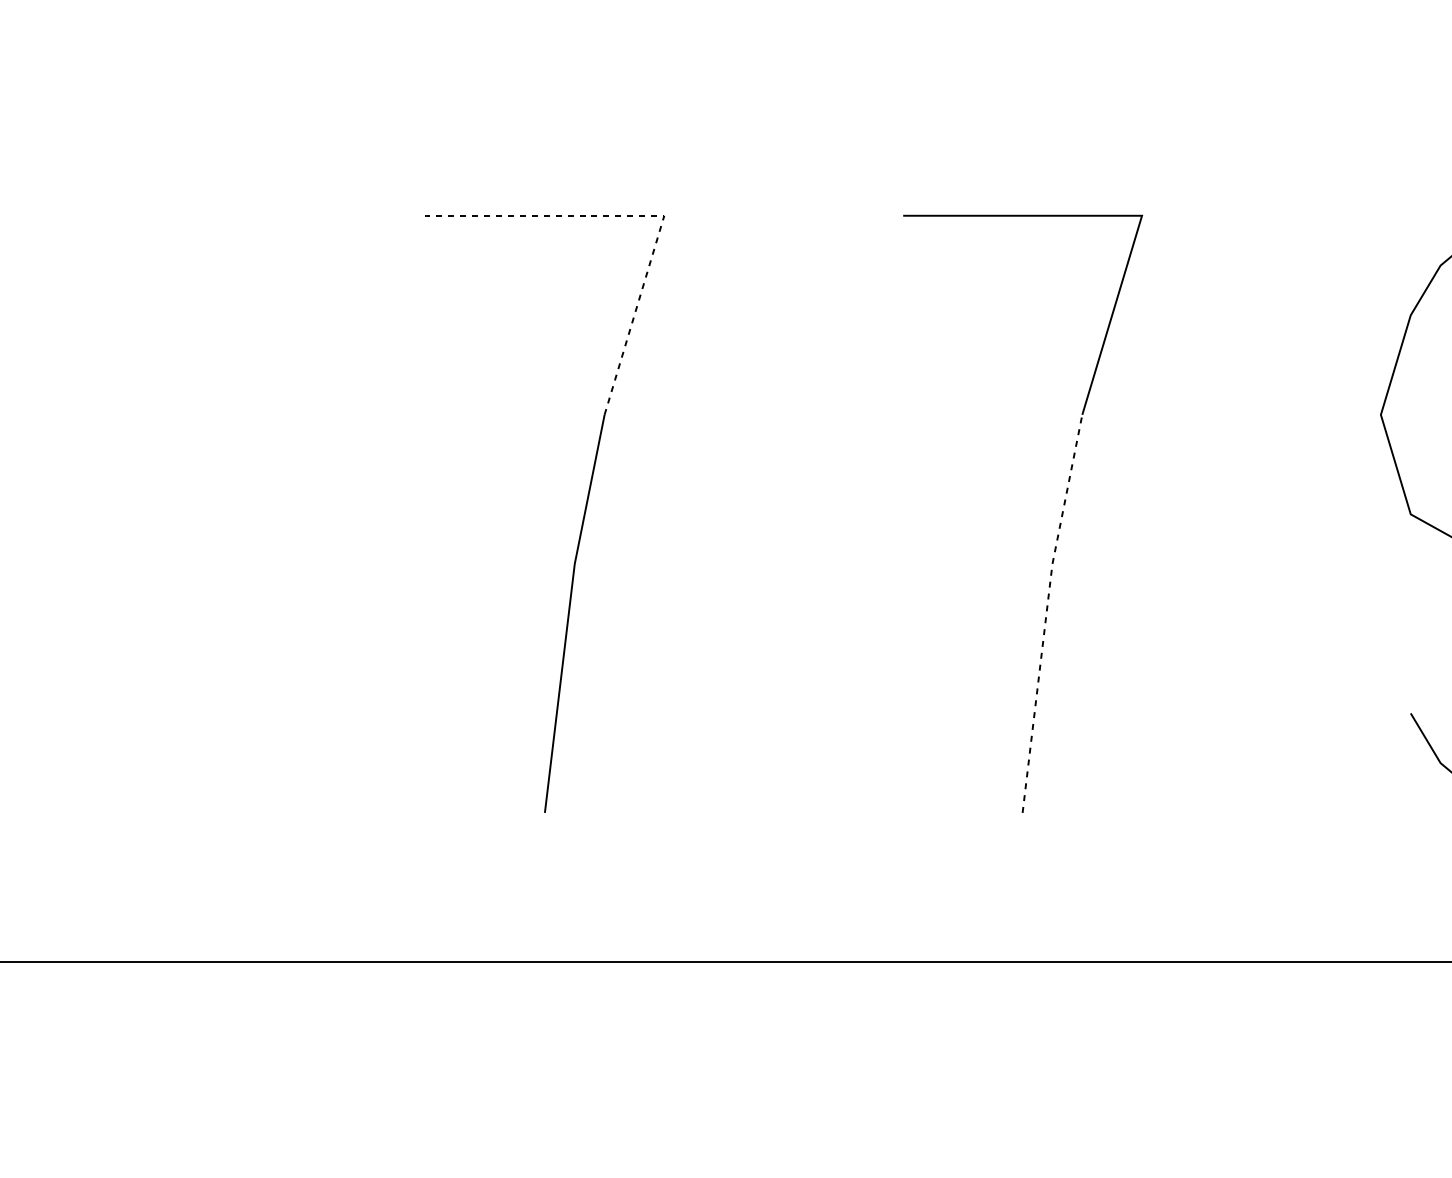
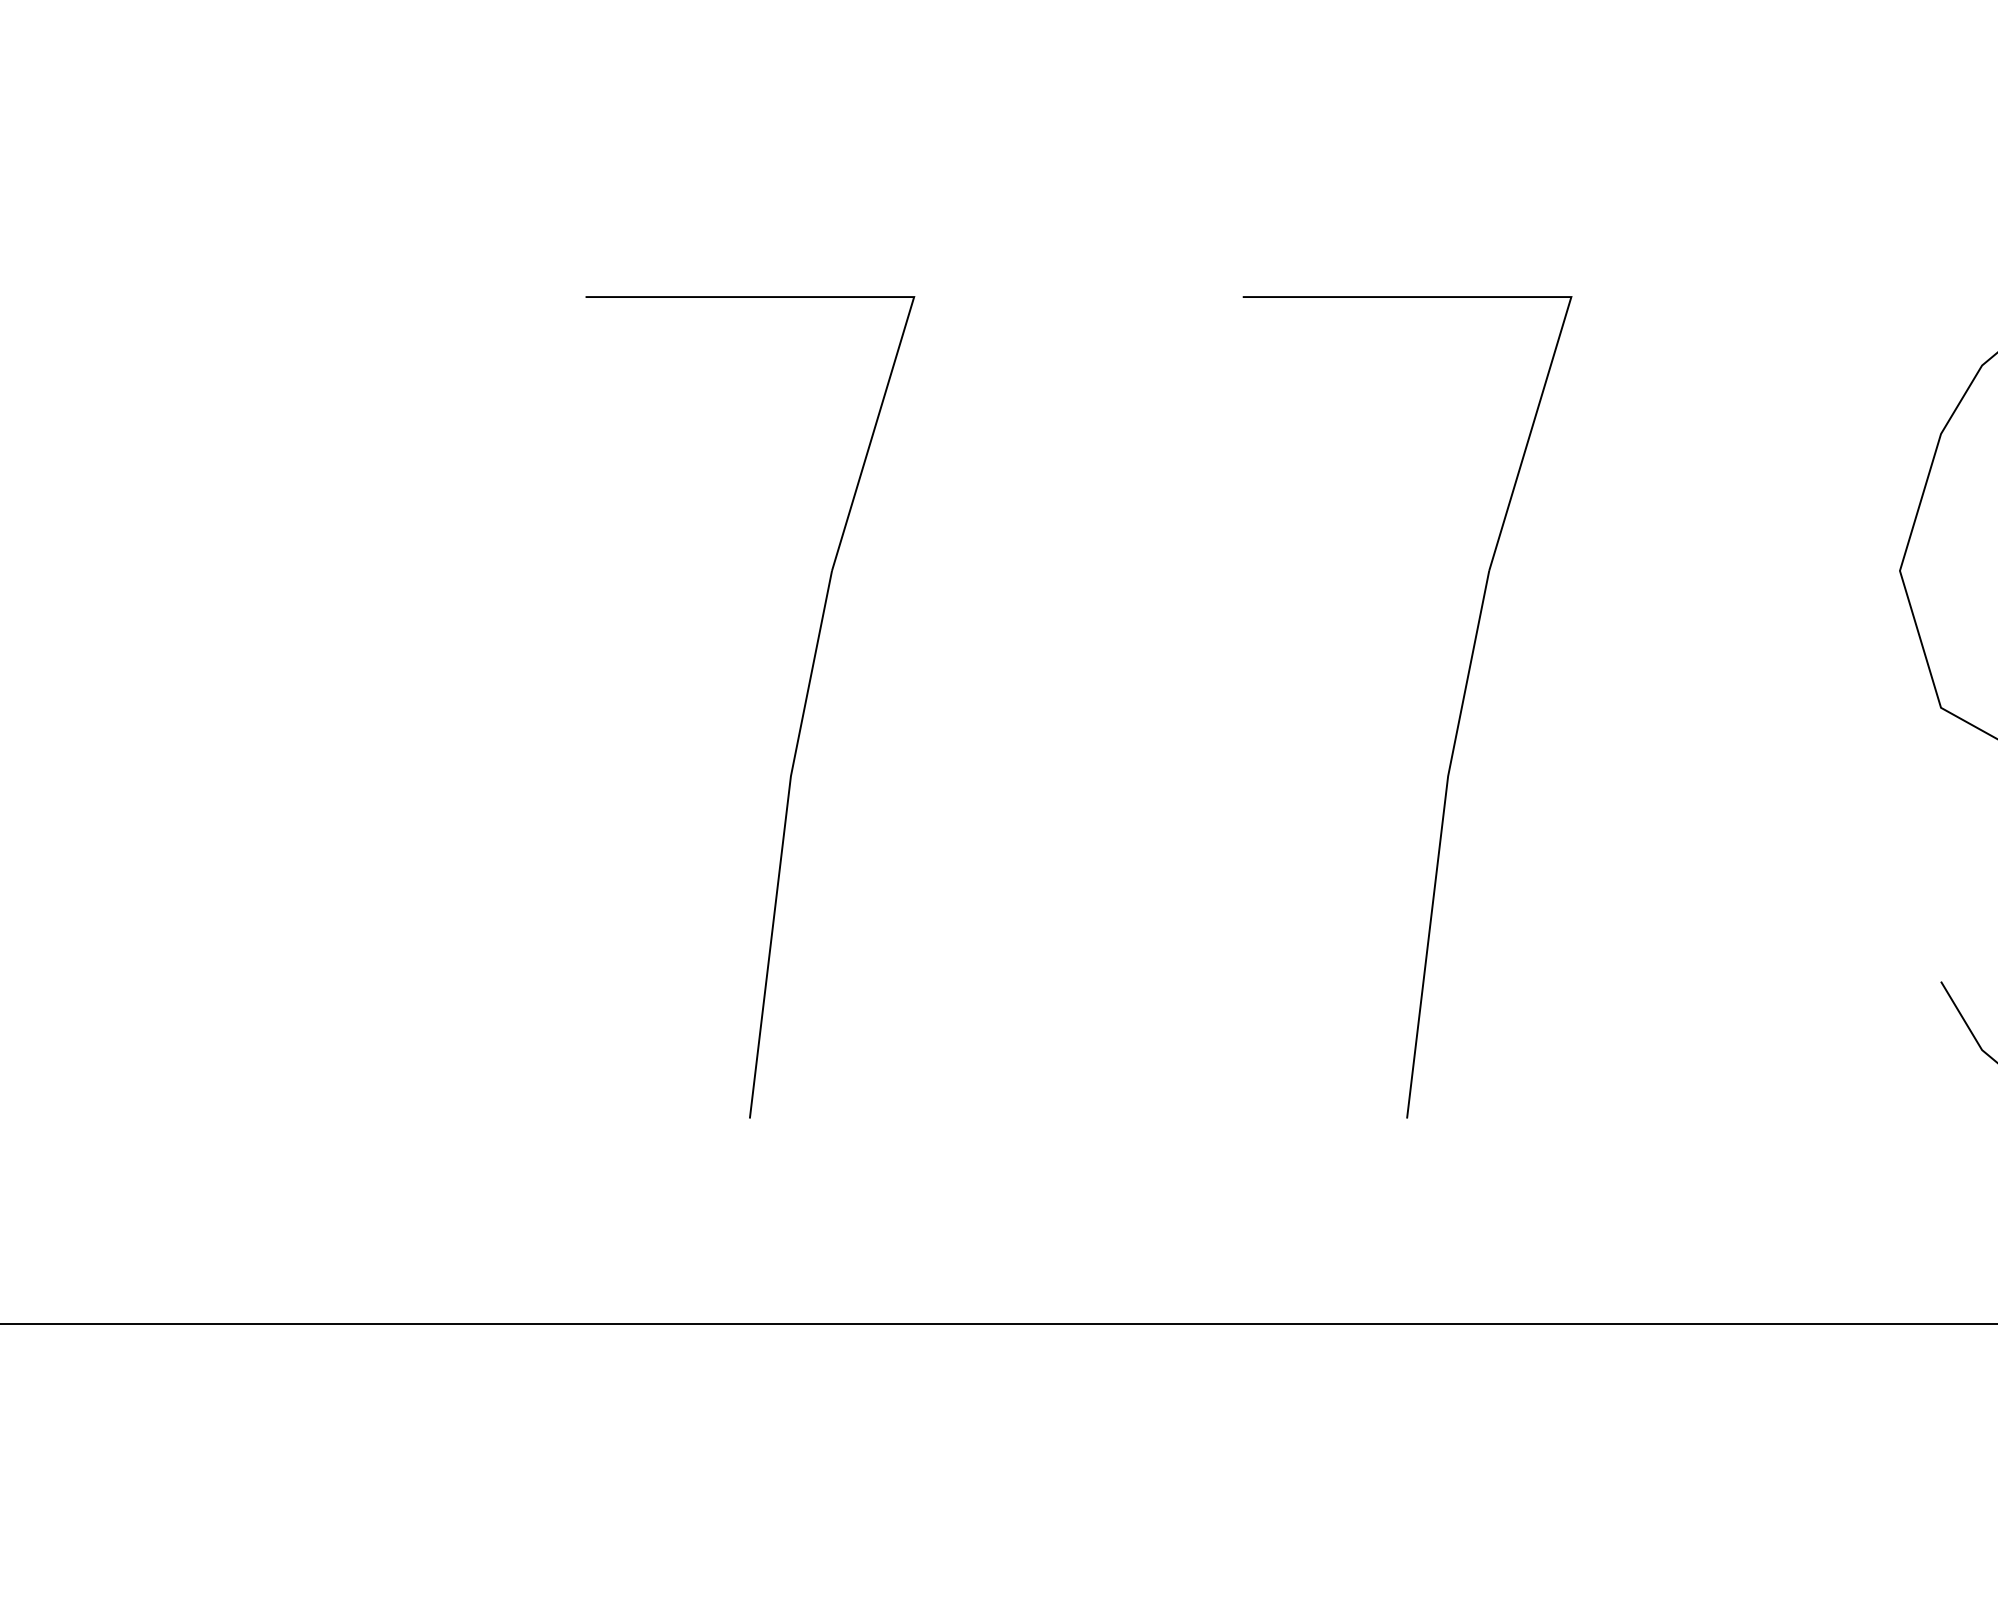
line: (649, 216) -> (893, 297), dashed -> solid
line: (1046, 612) -> (1440, 842), dashed -> solid

